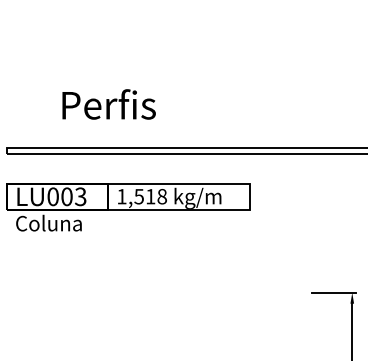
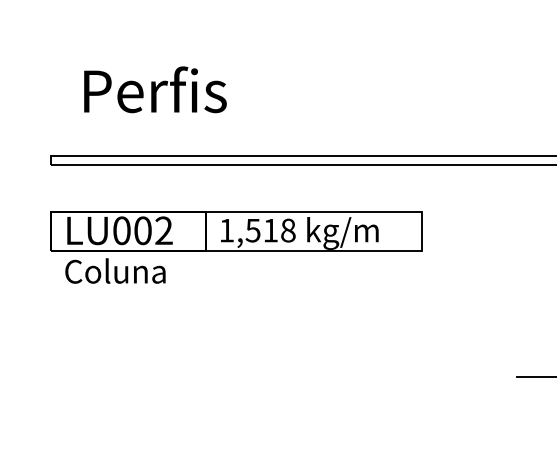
text: (108, 104) -> (154, 89), moved
text: (80, 197) -> (163, 231), LU003 -> LU002

